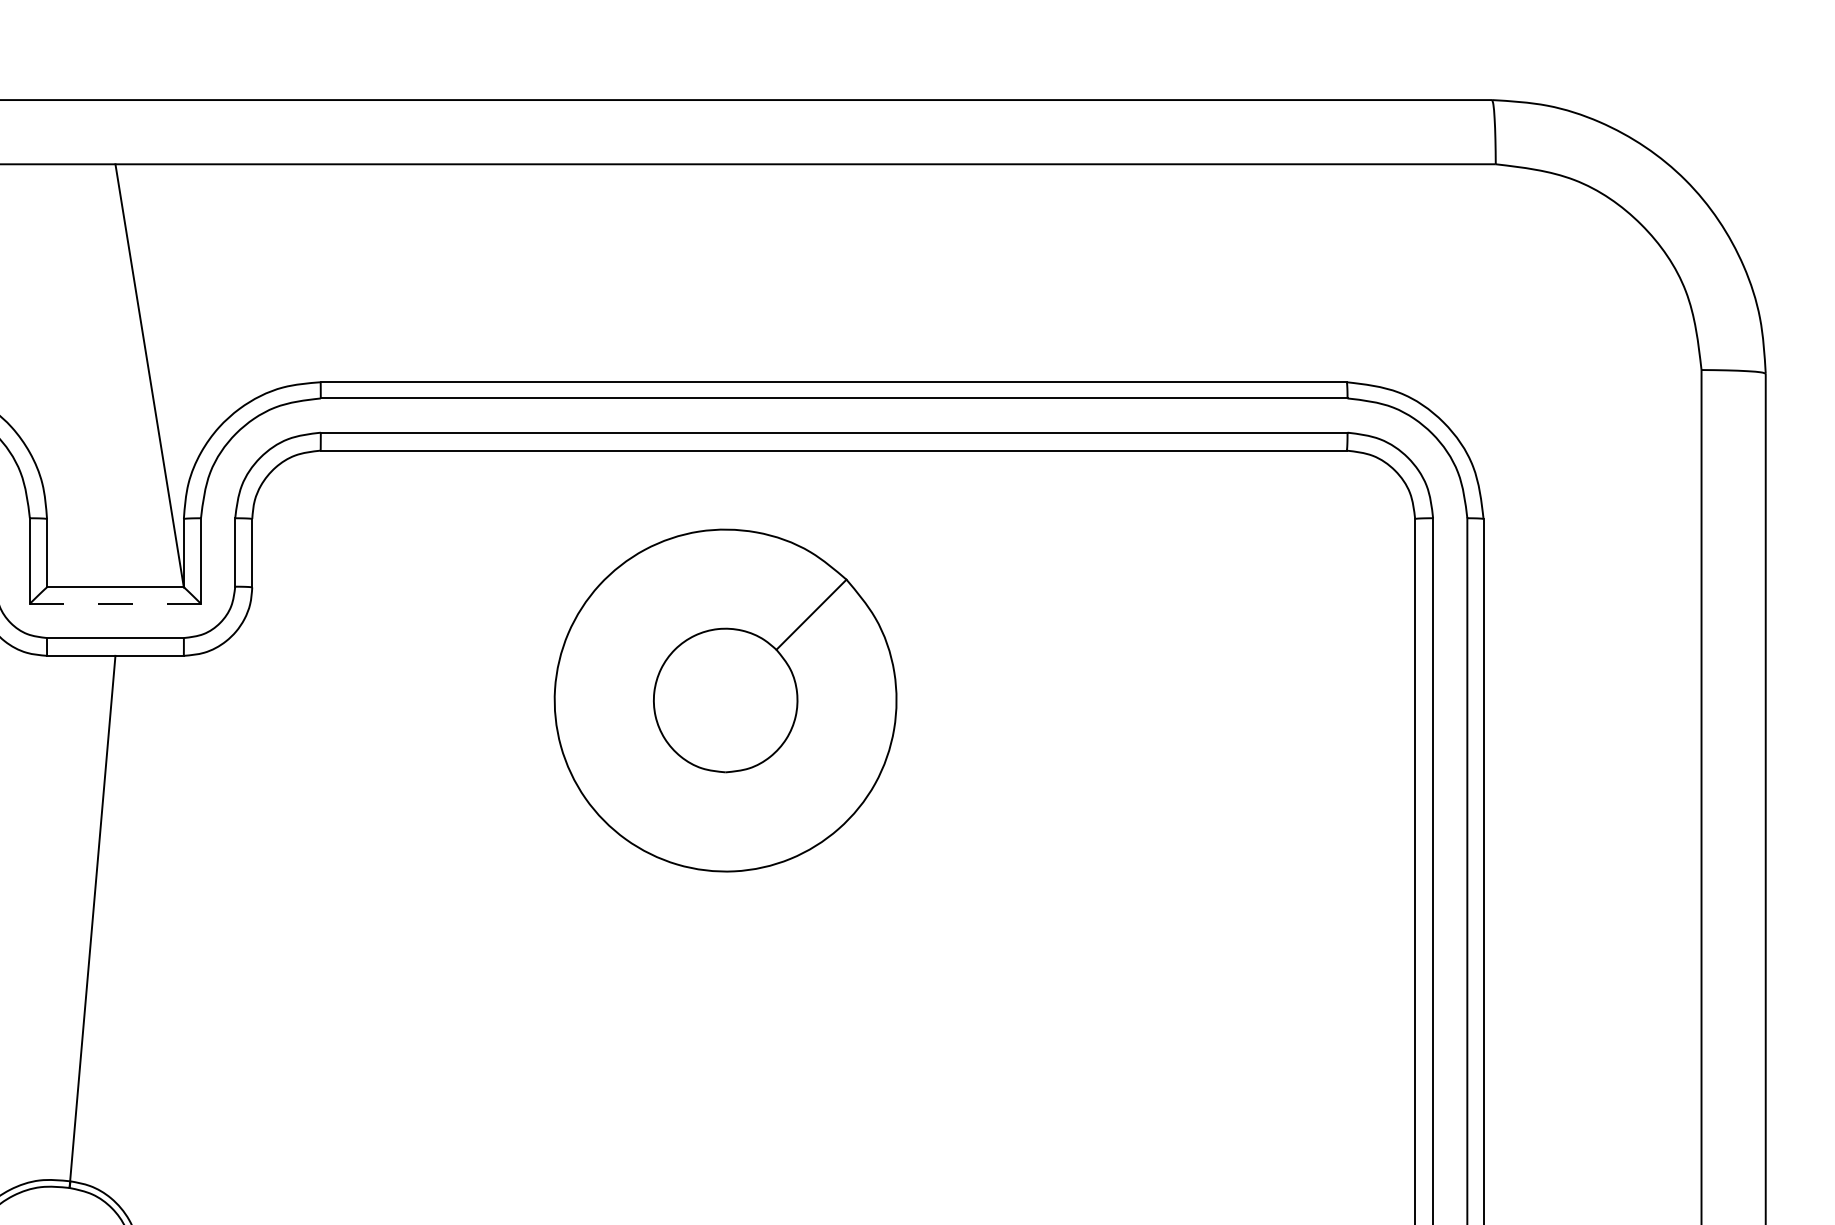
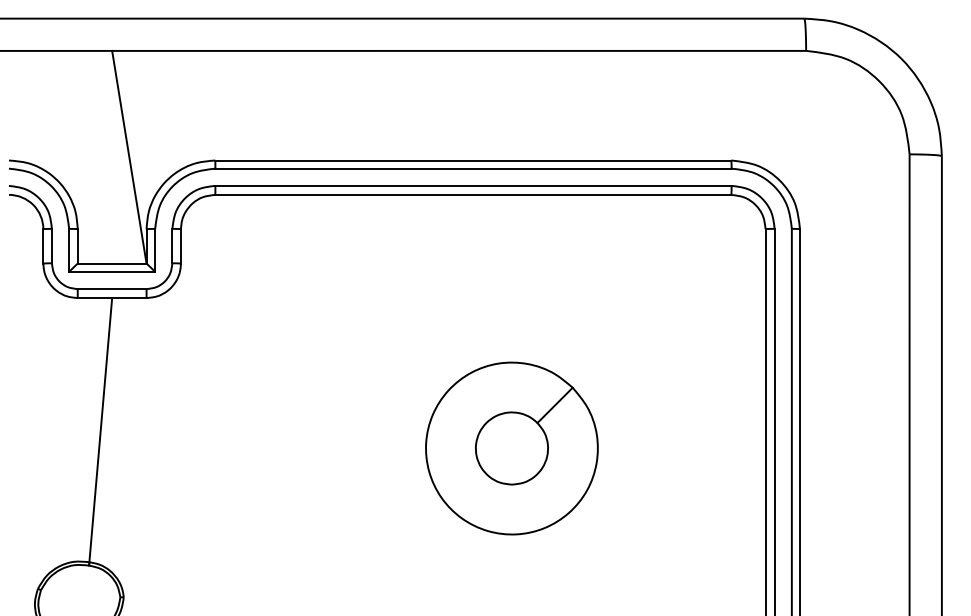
line: (114, 603) -> (111, 271), dashed -> solid
part: (724, 700) -> (511, 448), moved

